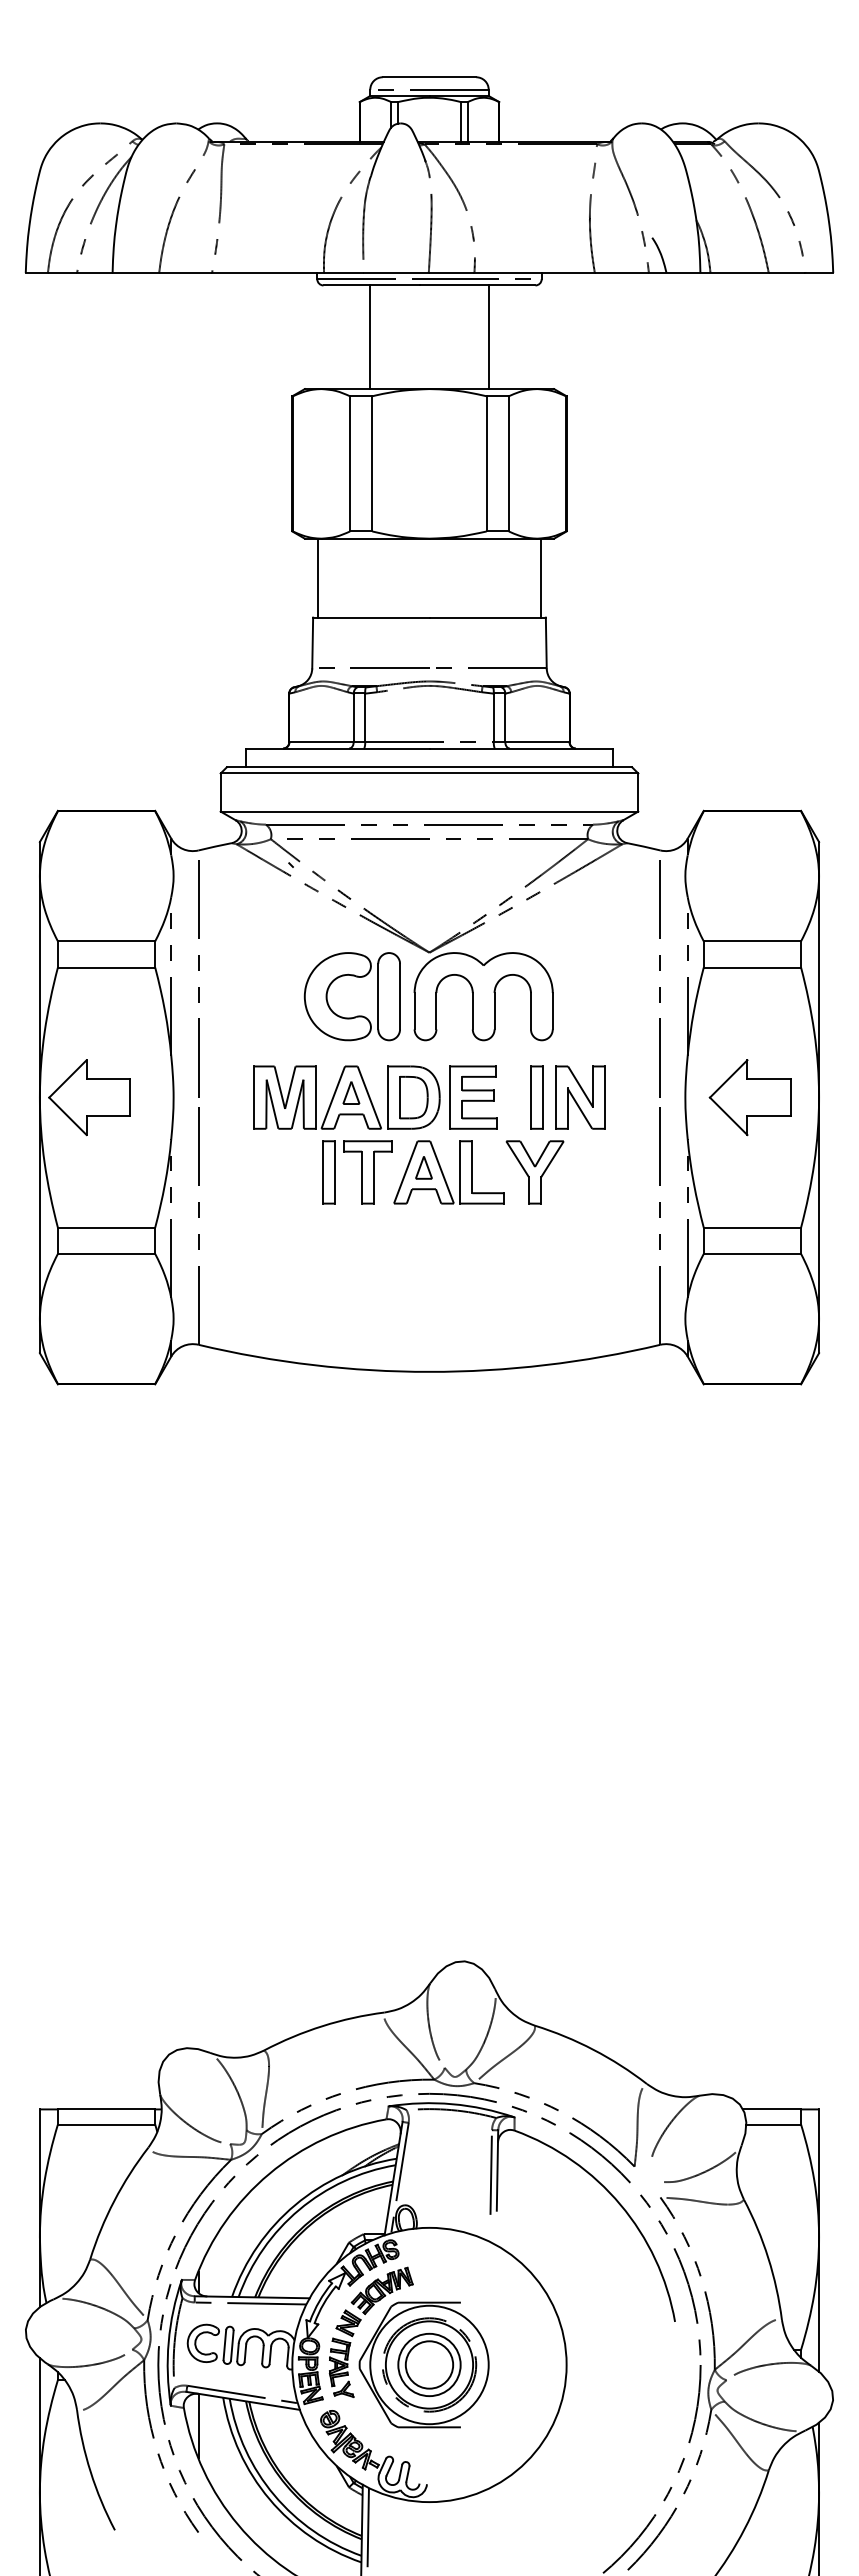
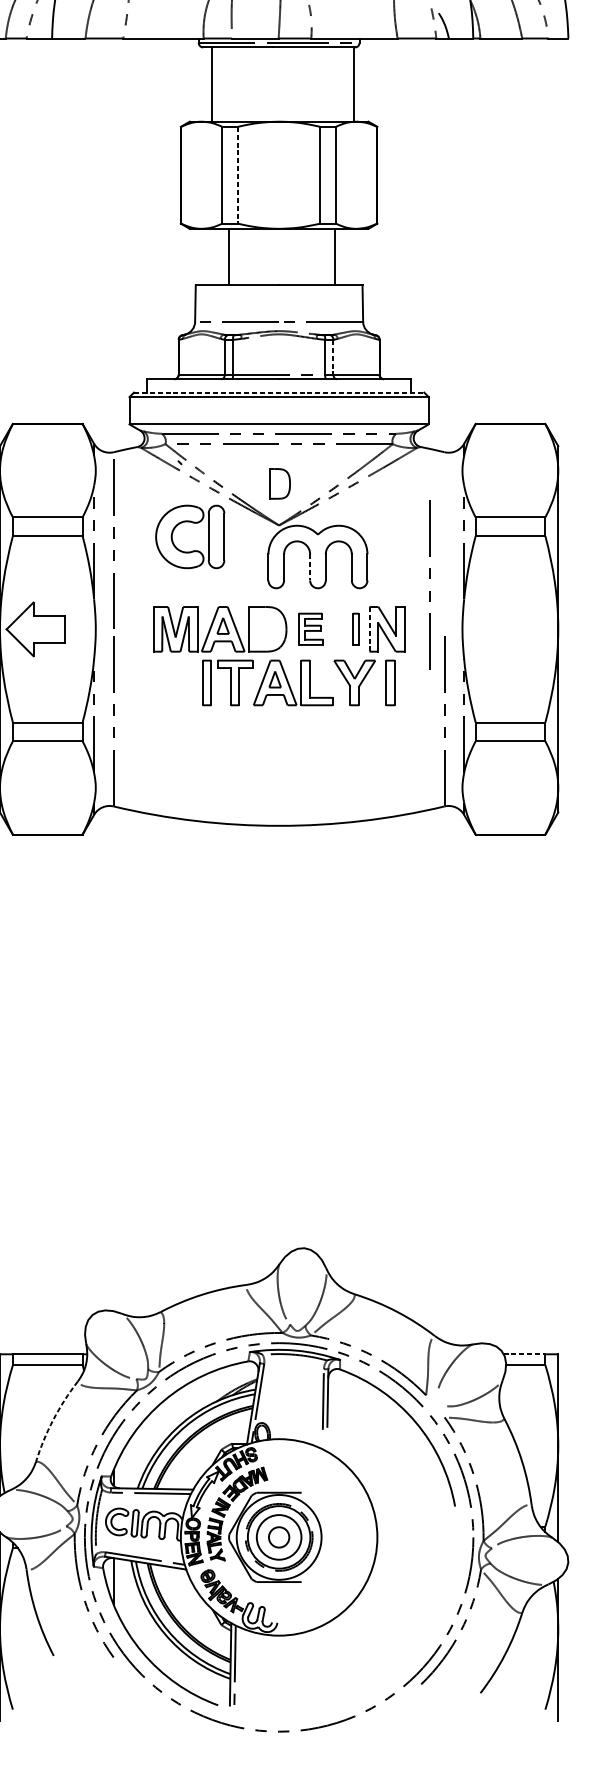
line: (370, 337) -> (211, 84), moved
line: (488, 337) -> (353, 84), moved
line: (372, 463) -> (238, 174), solid -> dashed
line: (317, 577) -> (228, 256), moved
line: (541, 577) -> (335, 256), moved
line: (505, 718) -> (333, 357), solid -> dashed
line: (429, 767) -> (279, 392), solid -> dashed
line: (659, 970) -> (429, 579), moved
part: (356, 977) -> (193, 523), moved
line: (472, 1011) -> (309, 567), solid -> dashed
part: (413, 1097) -> (279, 483), moved
part: (473, 1097) -> (310, 629), size x0.7
part: (536, 1097) -> (355, 629), size x0.7
part: (749, 1097) -> (508, 629), removed
line: (555, 1098) -> (369, 629), solid -> dashed
part: (584, 1172) -> (390, 682), added
line: (772, 2109) -> (524, 1354), solid -> dashed
arc: (114, 2200) -> (53, 1419), solid -> dashed
circle: (429, 2364) -> (279, 1537), size x0.6

